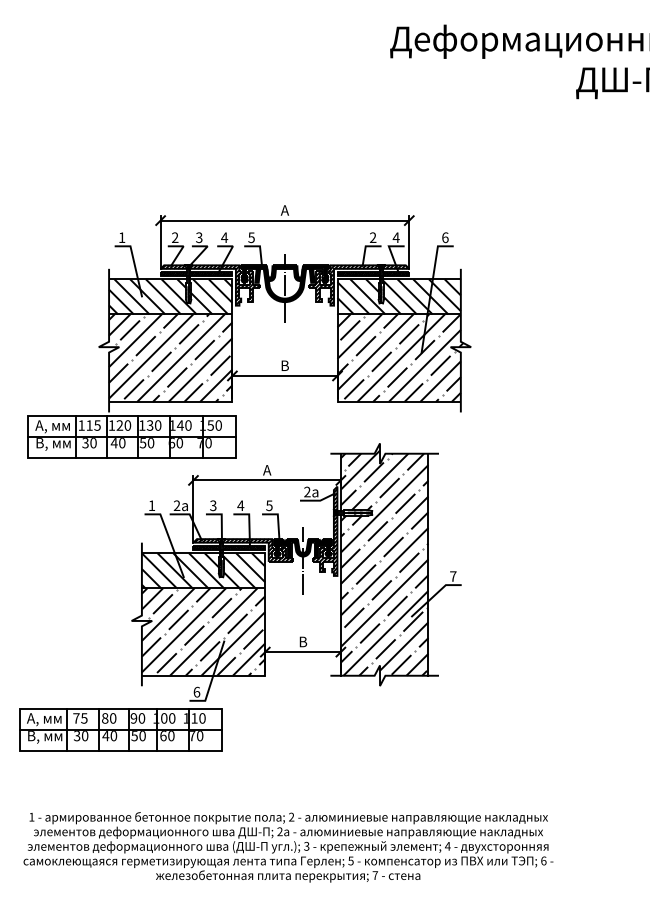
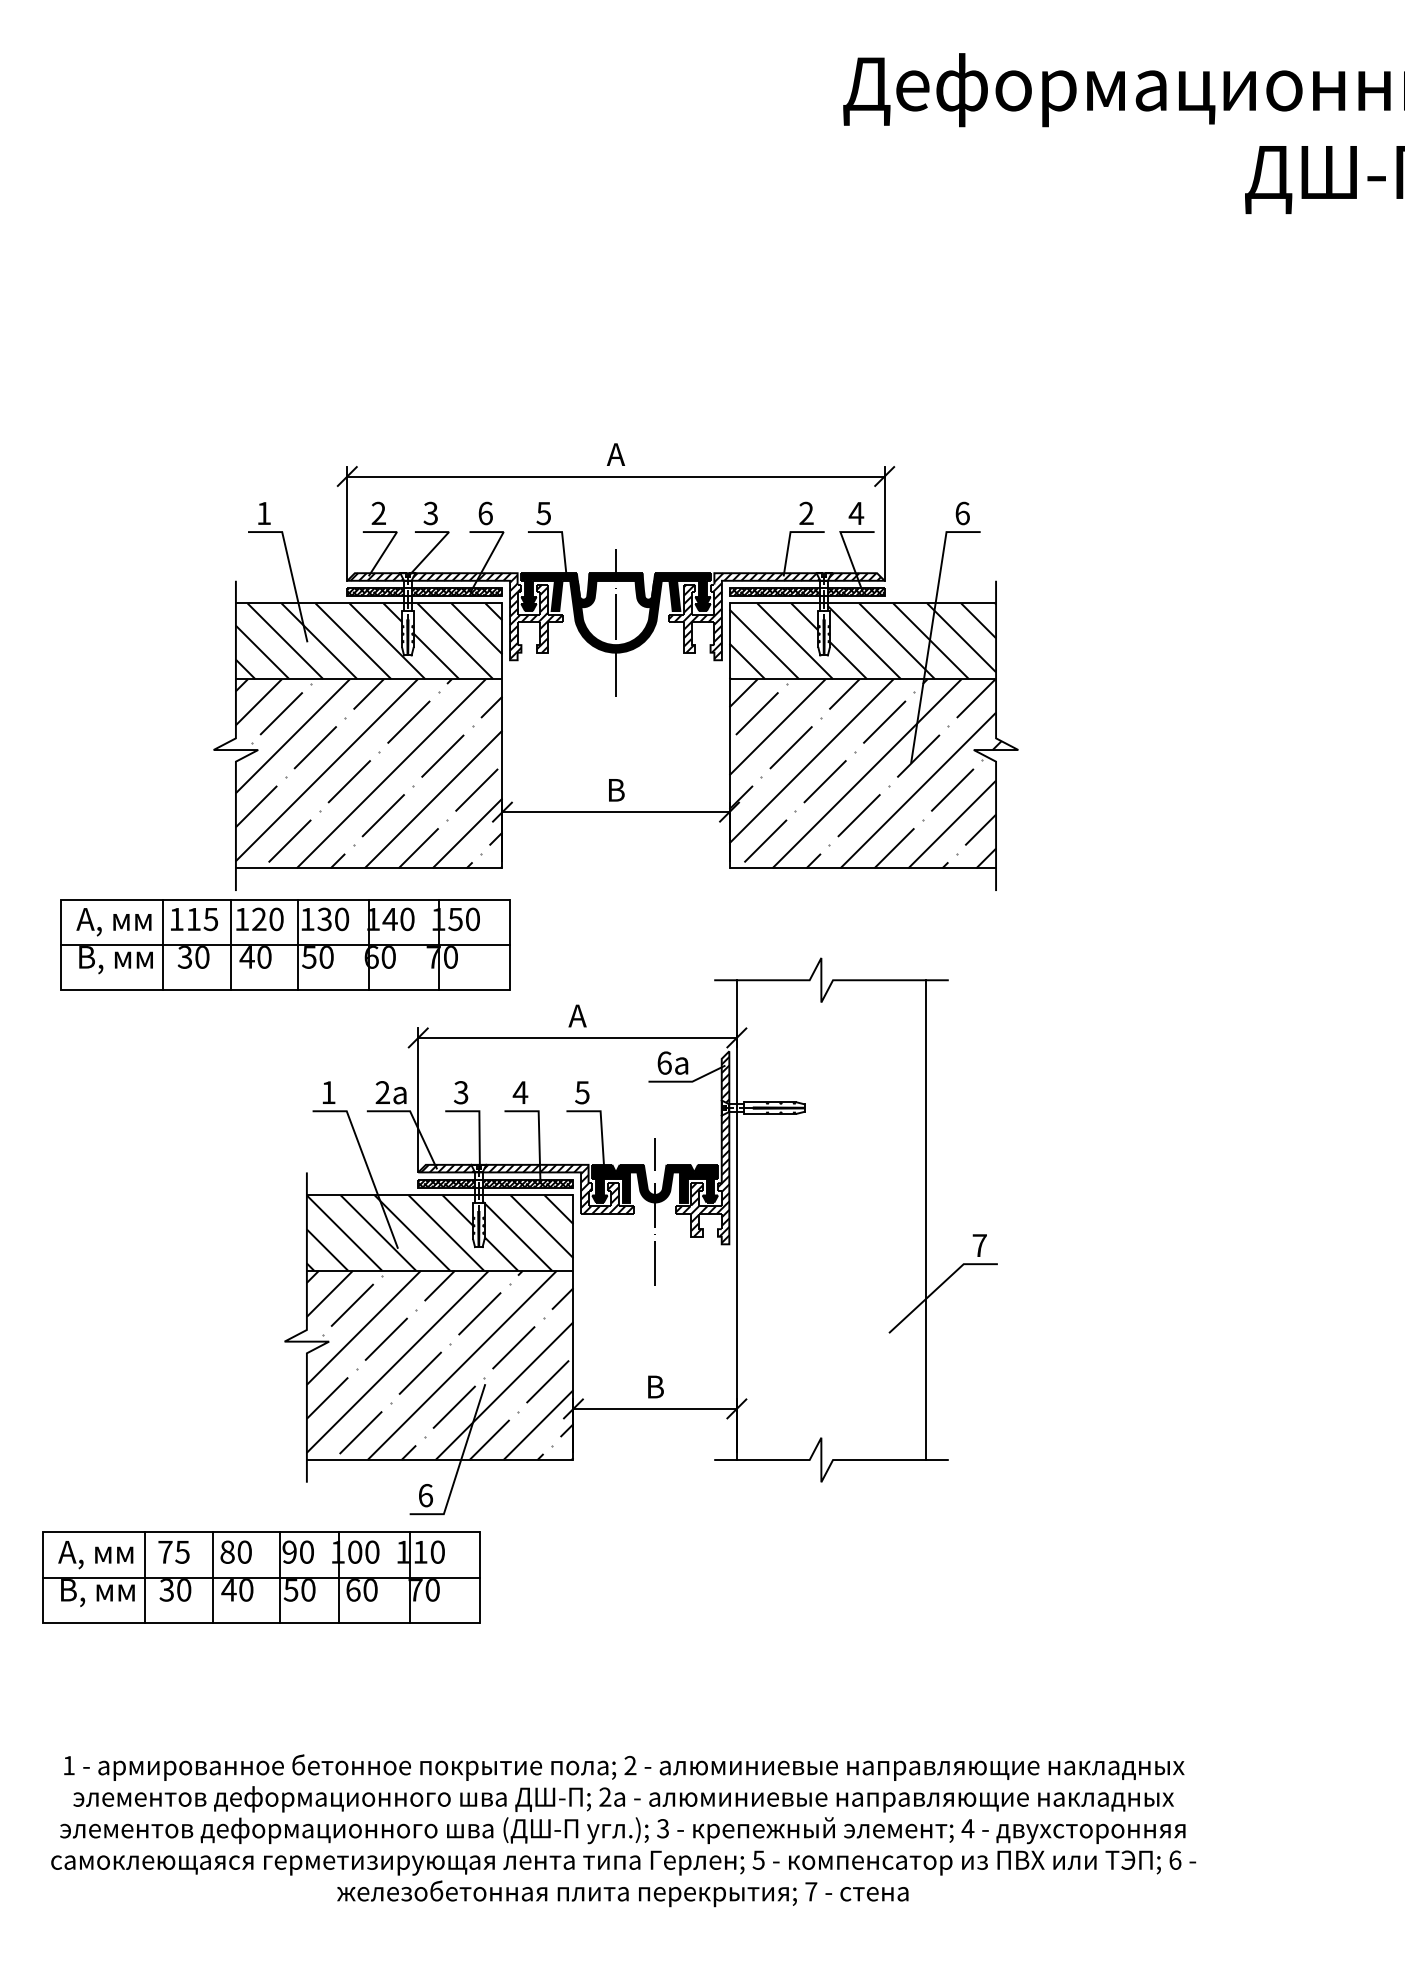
text: (224, 237) -> (485, 513), 4 -> 6
text: (307, 491) -> (664, 1061), 2 -> 6
hatch: (384, 562) -> (831, 1215), removed

